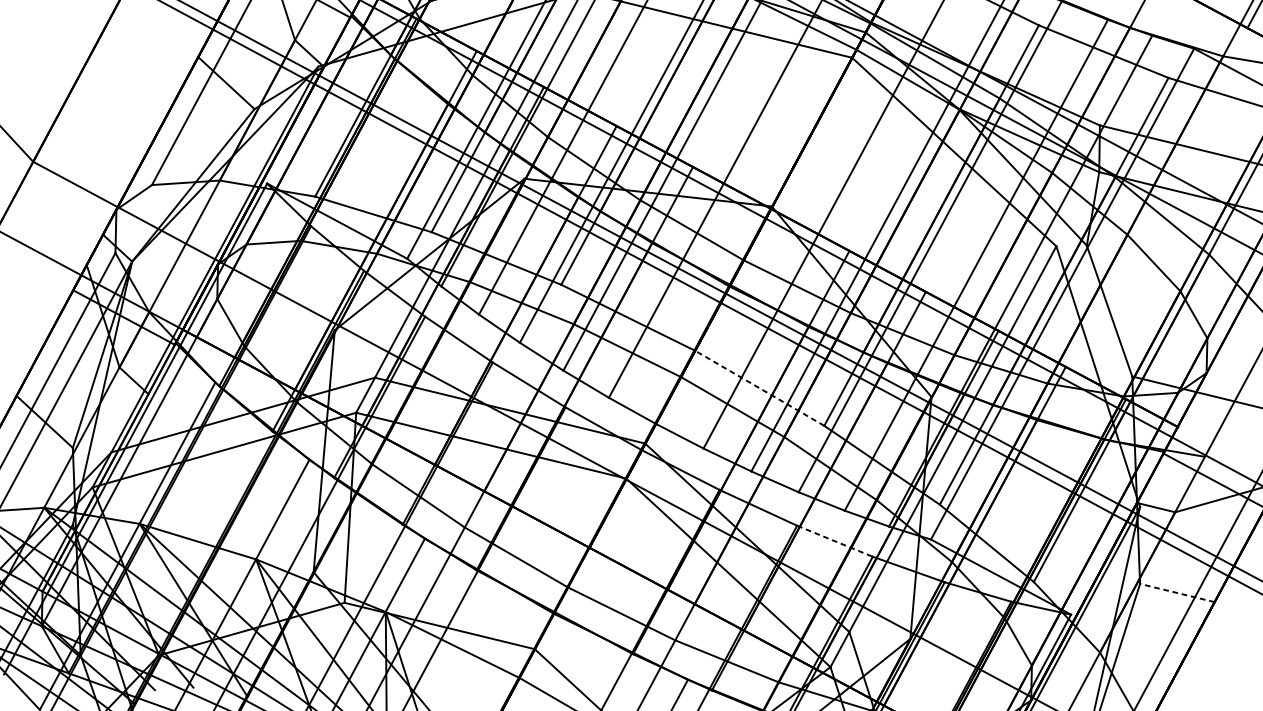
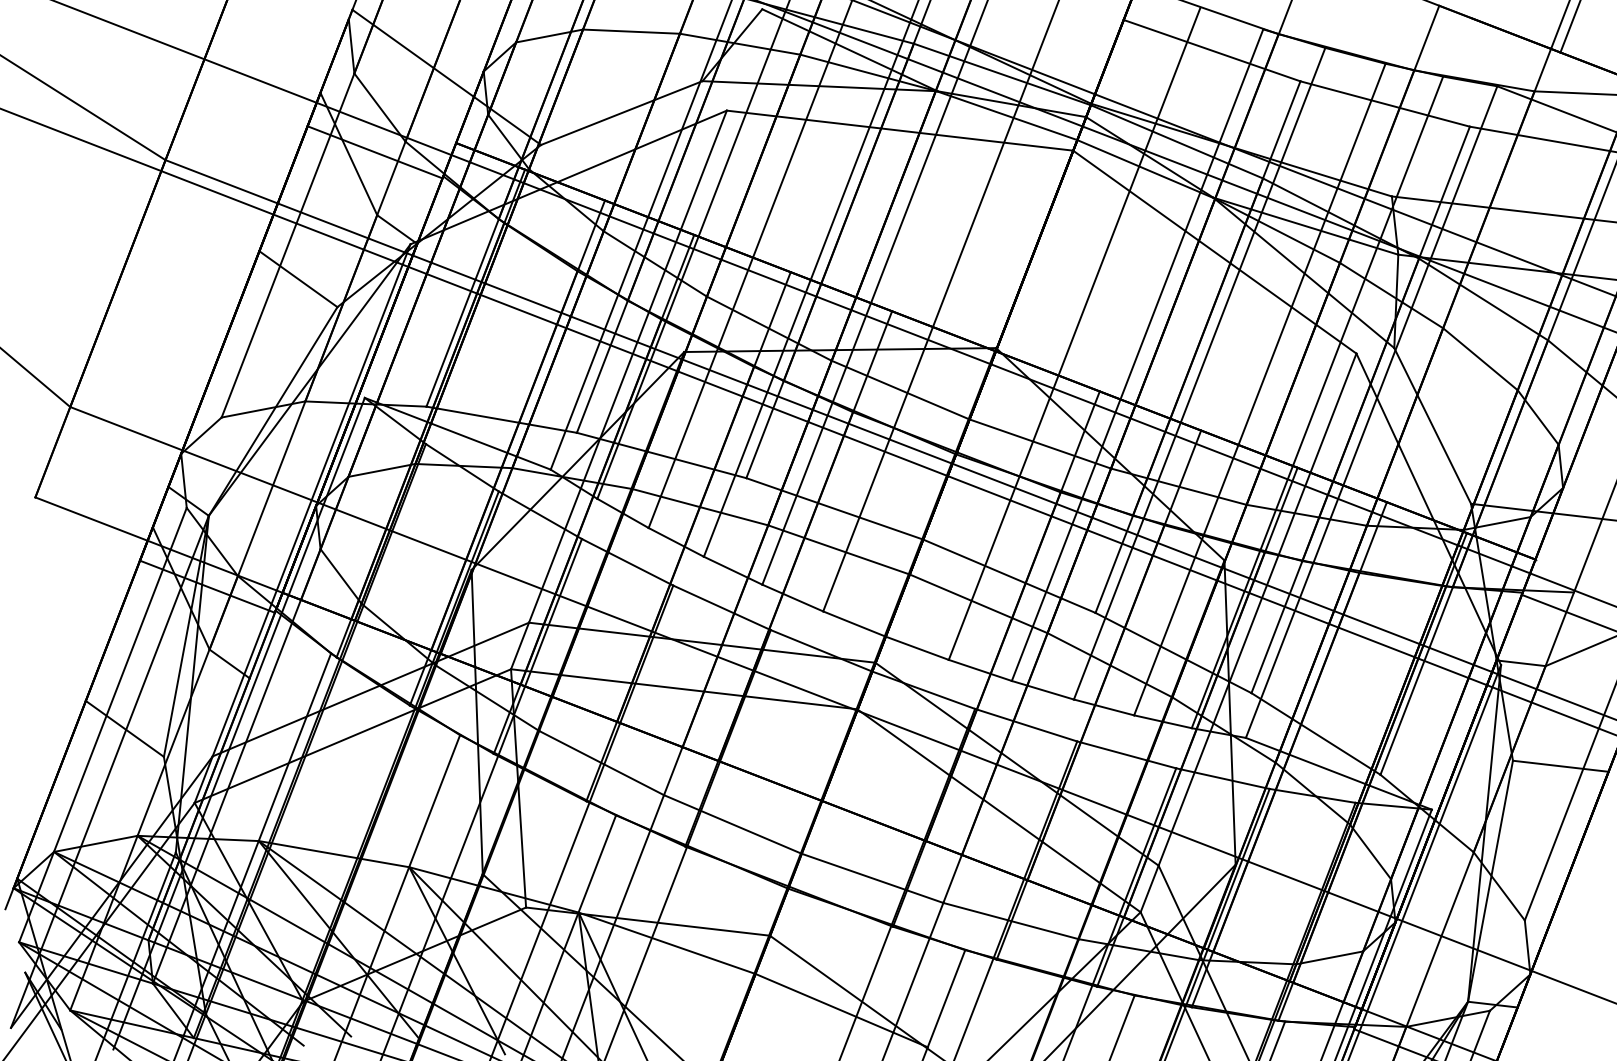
line: (759, 388) -> (1009, 576), dashed -> solid
line: (835, 541) -> (1127, 755), dashed -> solid
line: (1177, 593) -> (1560, 766), dashed -> solid

